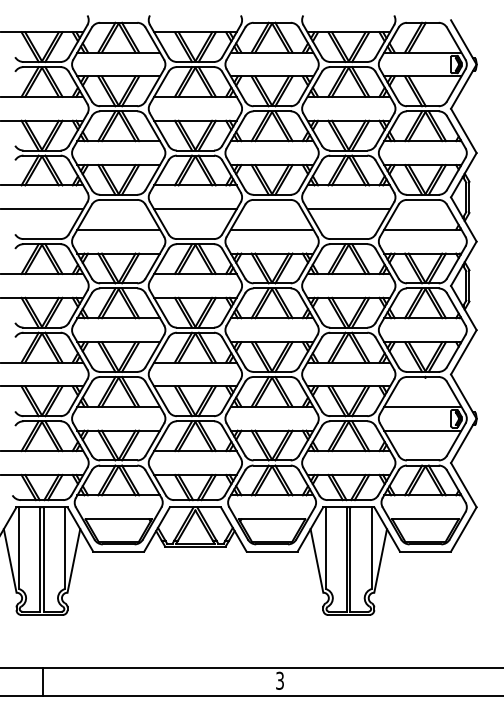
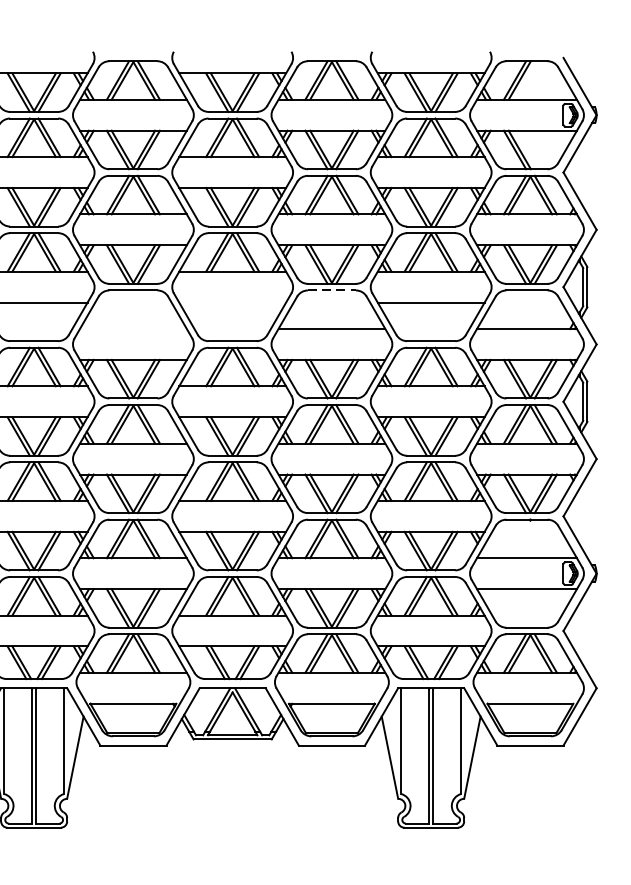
line: (272, 199) -> (332, 289), solid -> dashed
line: (195, 209) -> (232, 302), removed
line: (118, 229) -> (133, 328), removed

